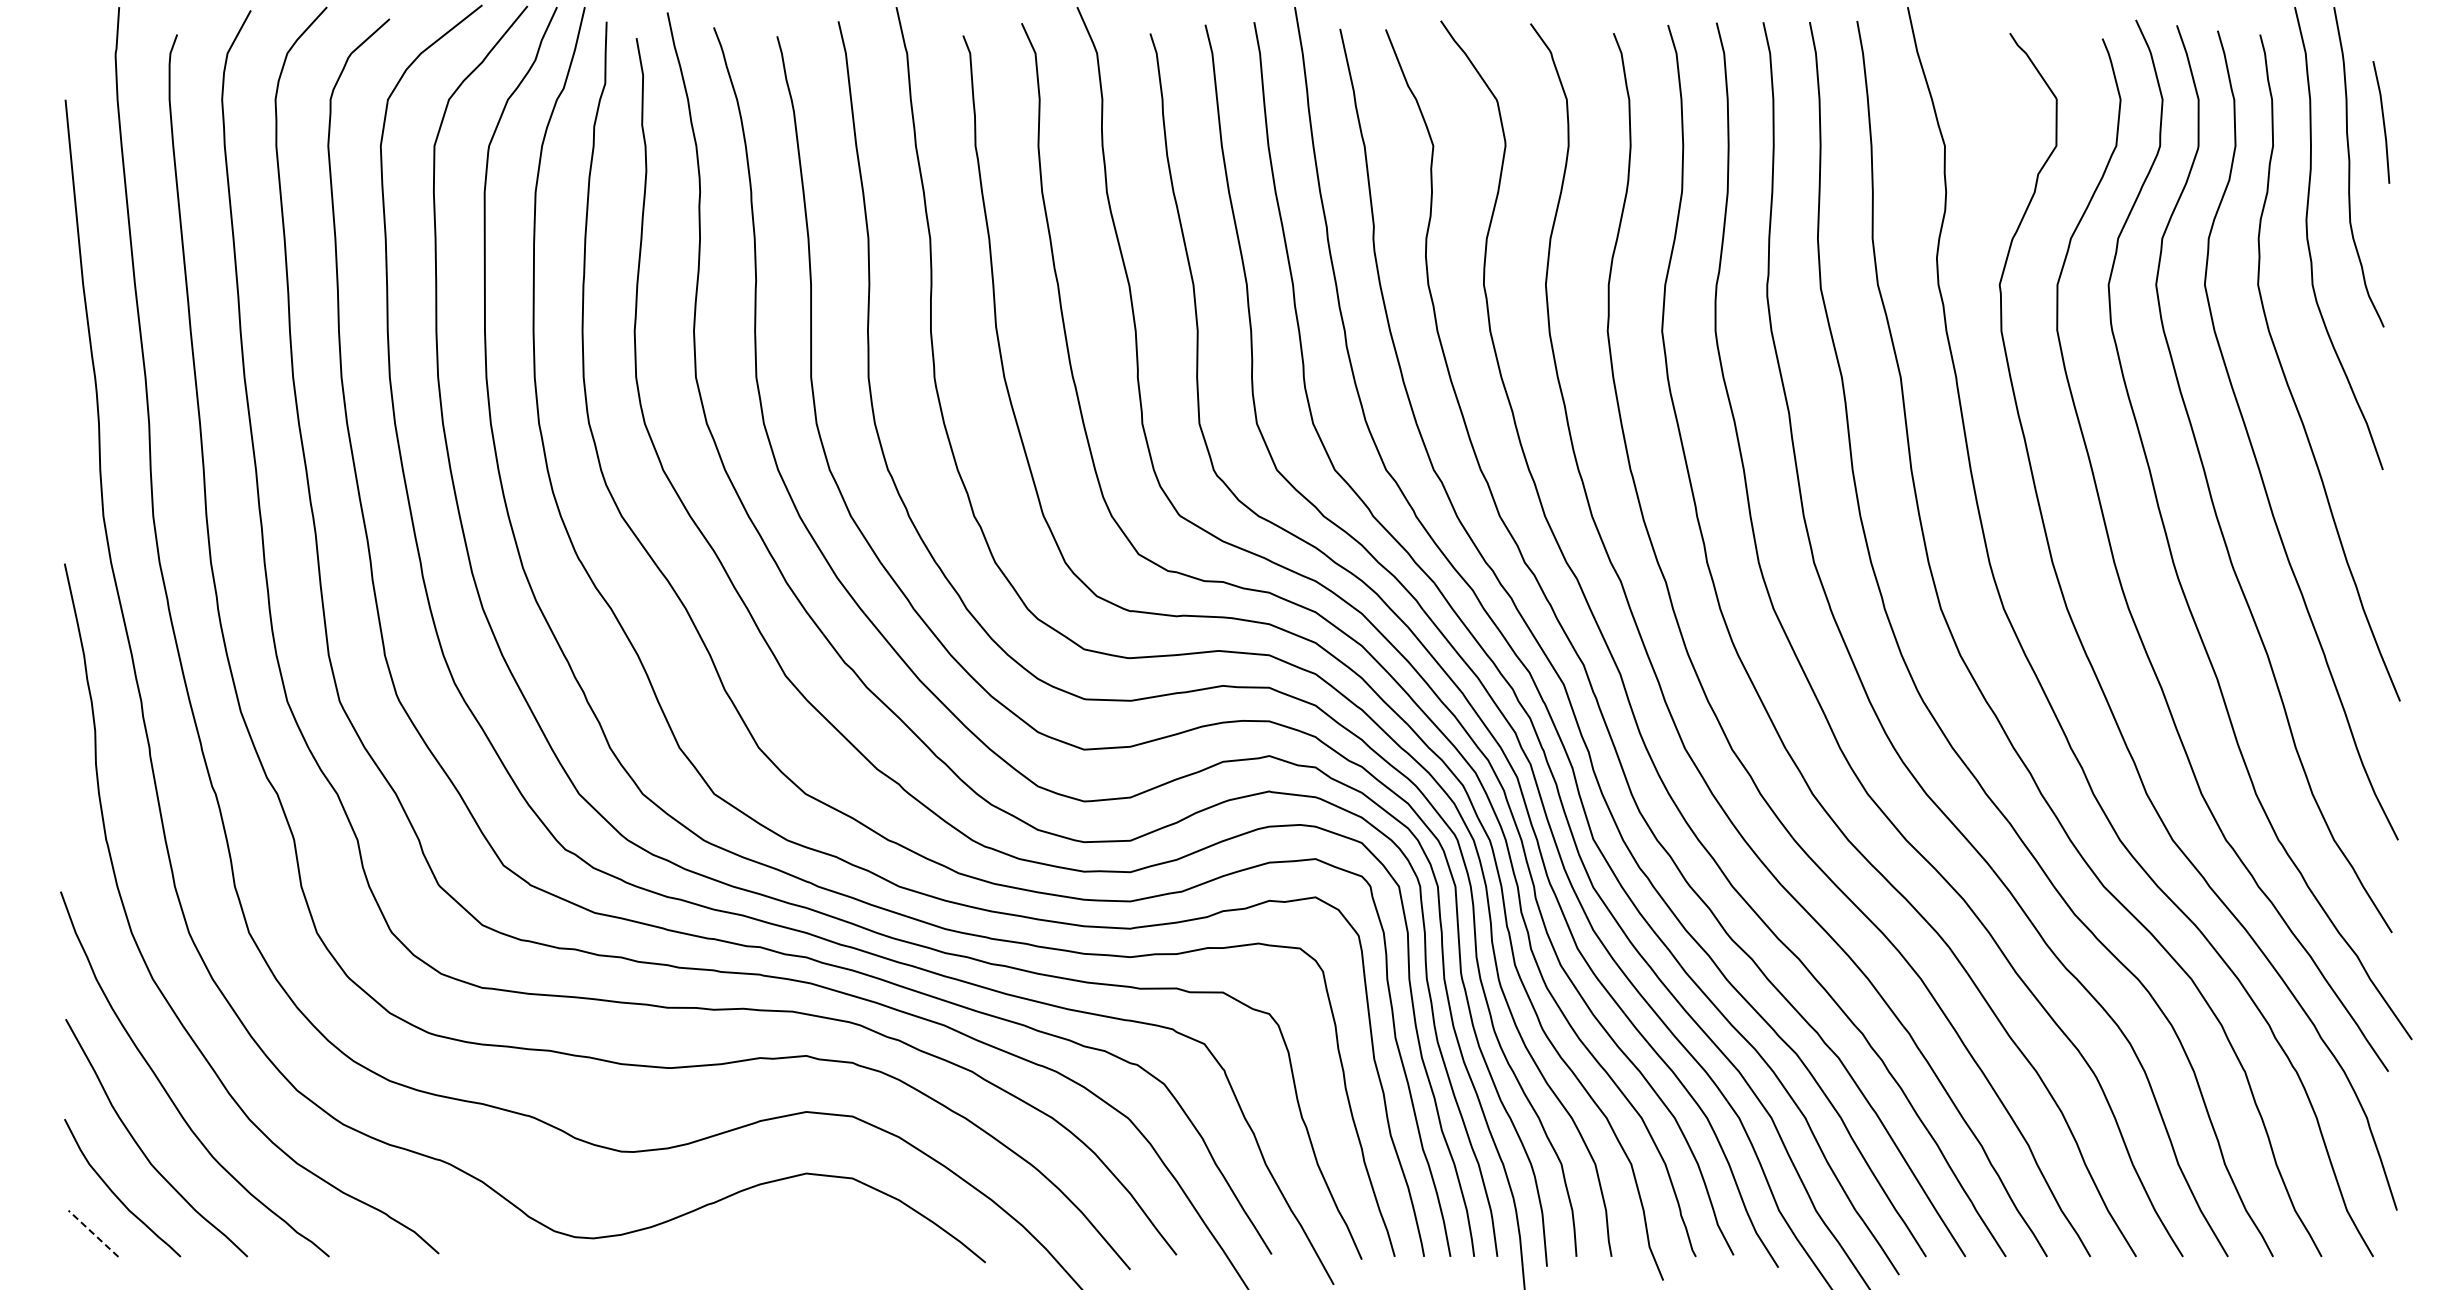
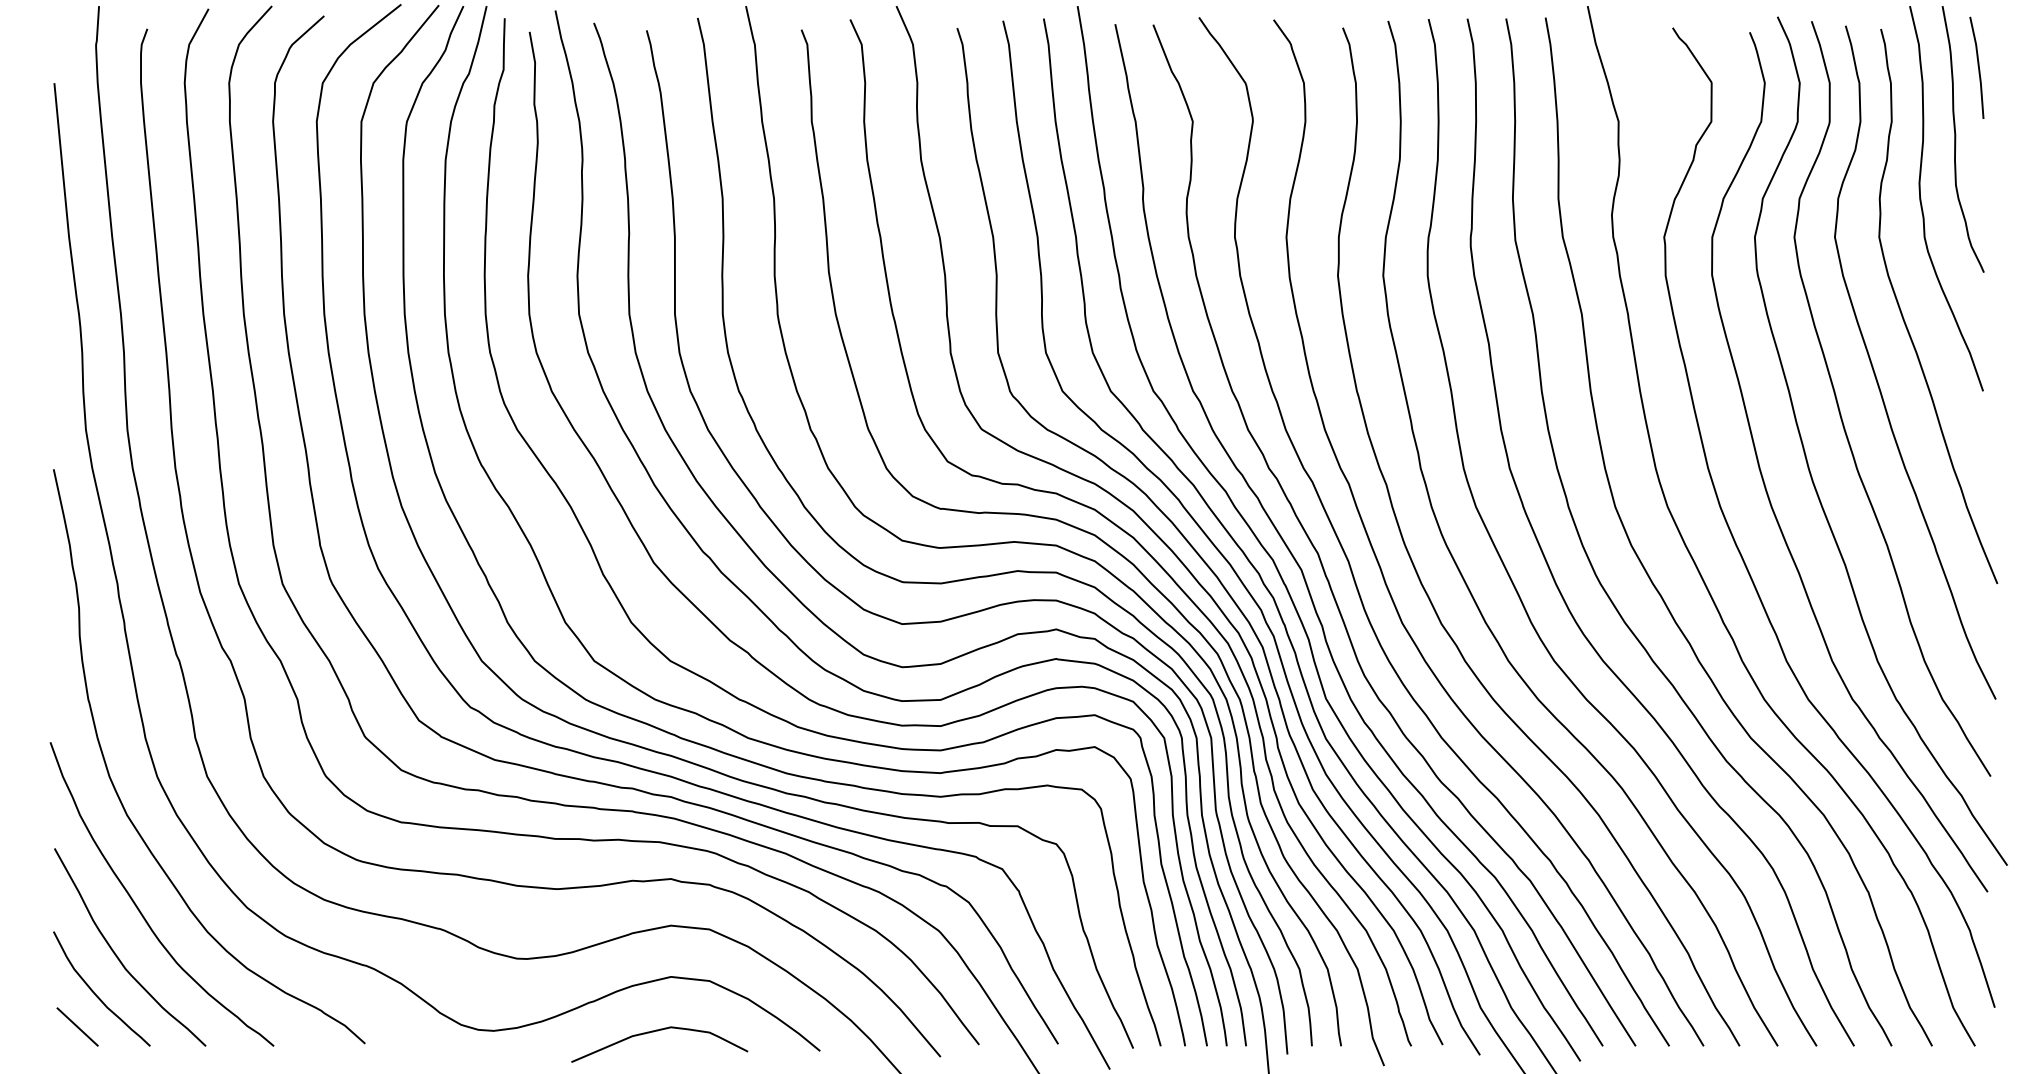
line: (2382, 121) -> (1977, 67), moved
line: (93, 1233) -> (77, 1026), dashed -> solid
curve: (788, 1239) -> (656, 1031), added

